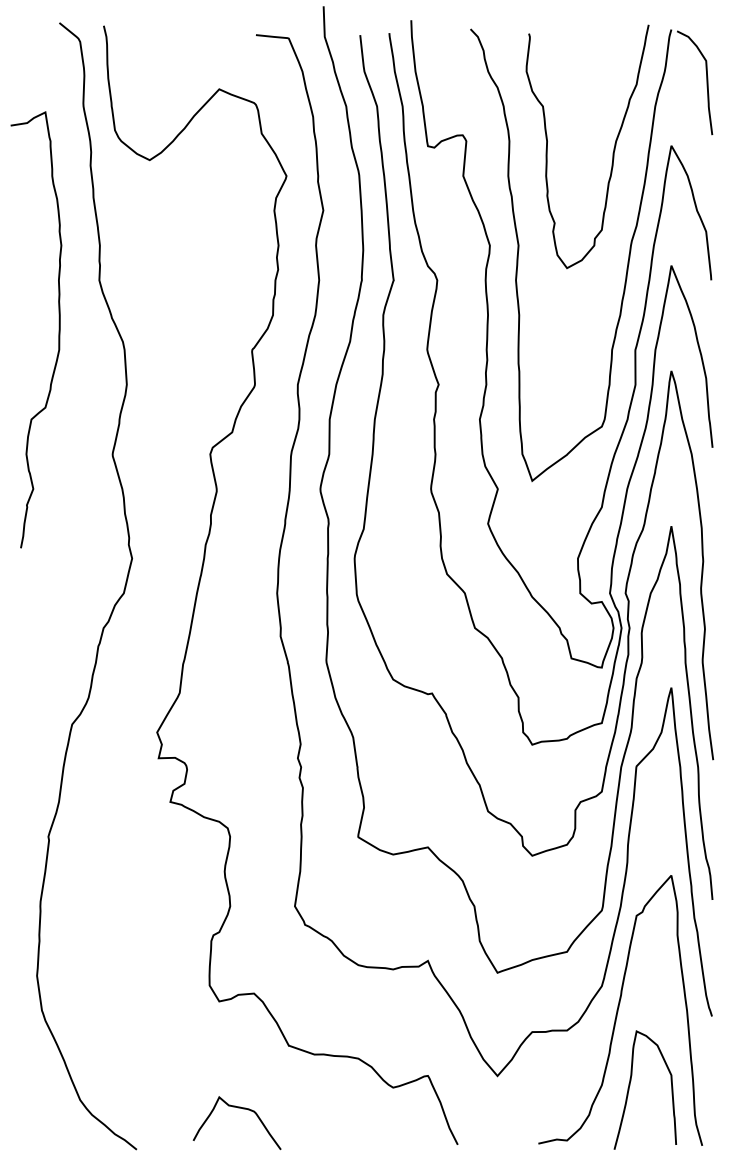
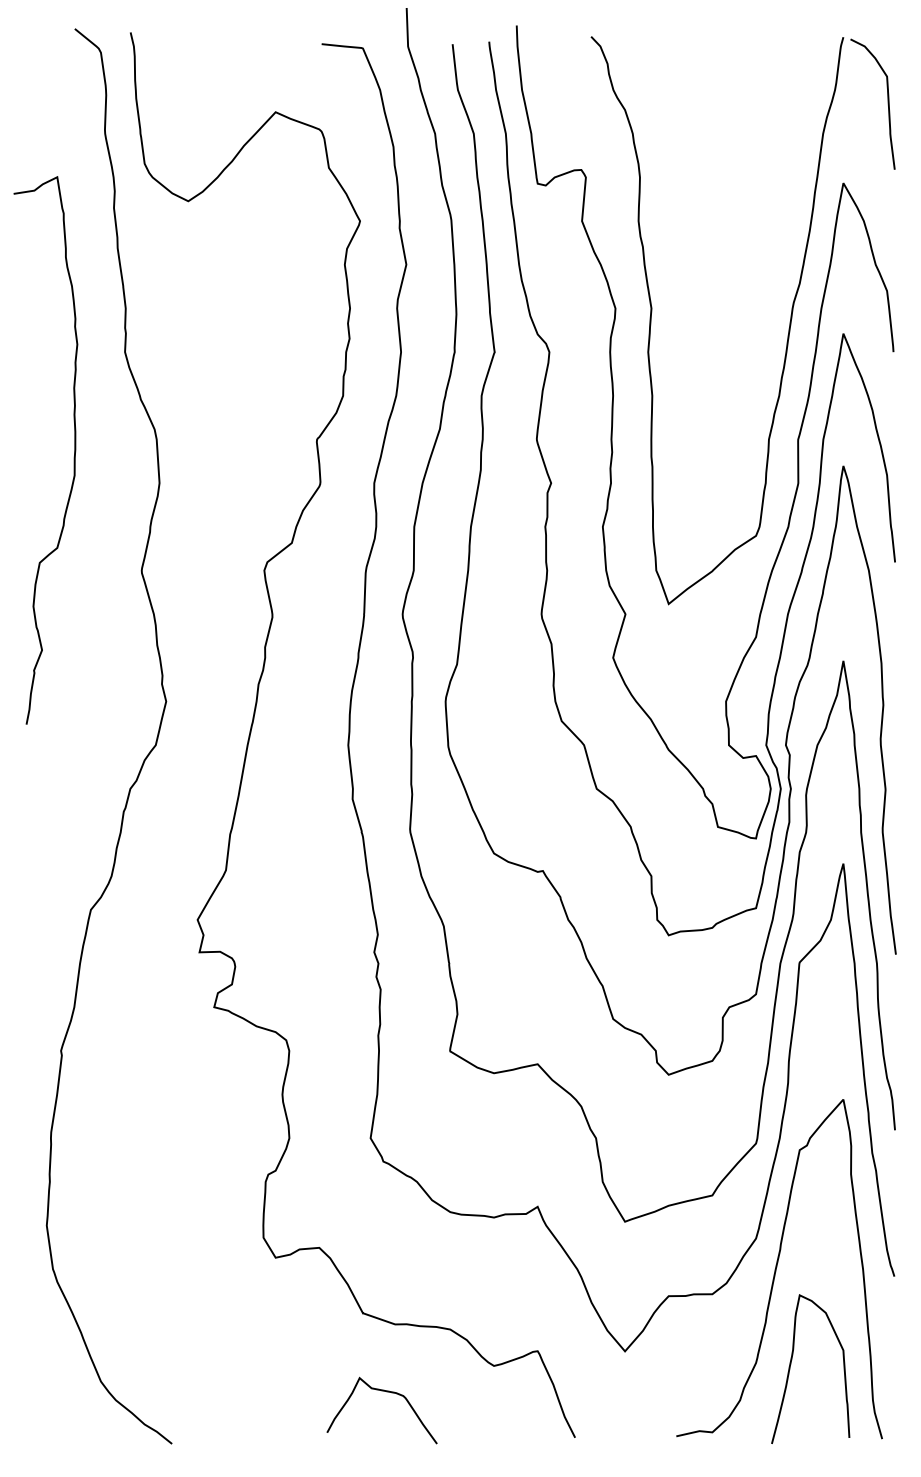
curve: (613, 150) -> (770, 188), removed
curve: (58, 335) -> (73, 457), moved
curve: (240, 1108) -> (386, 1392), moved

